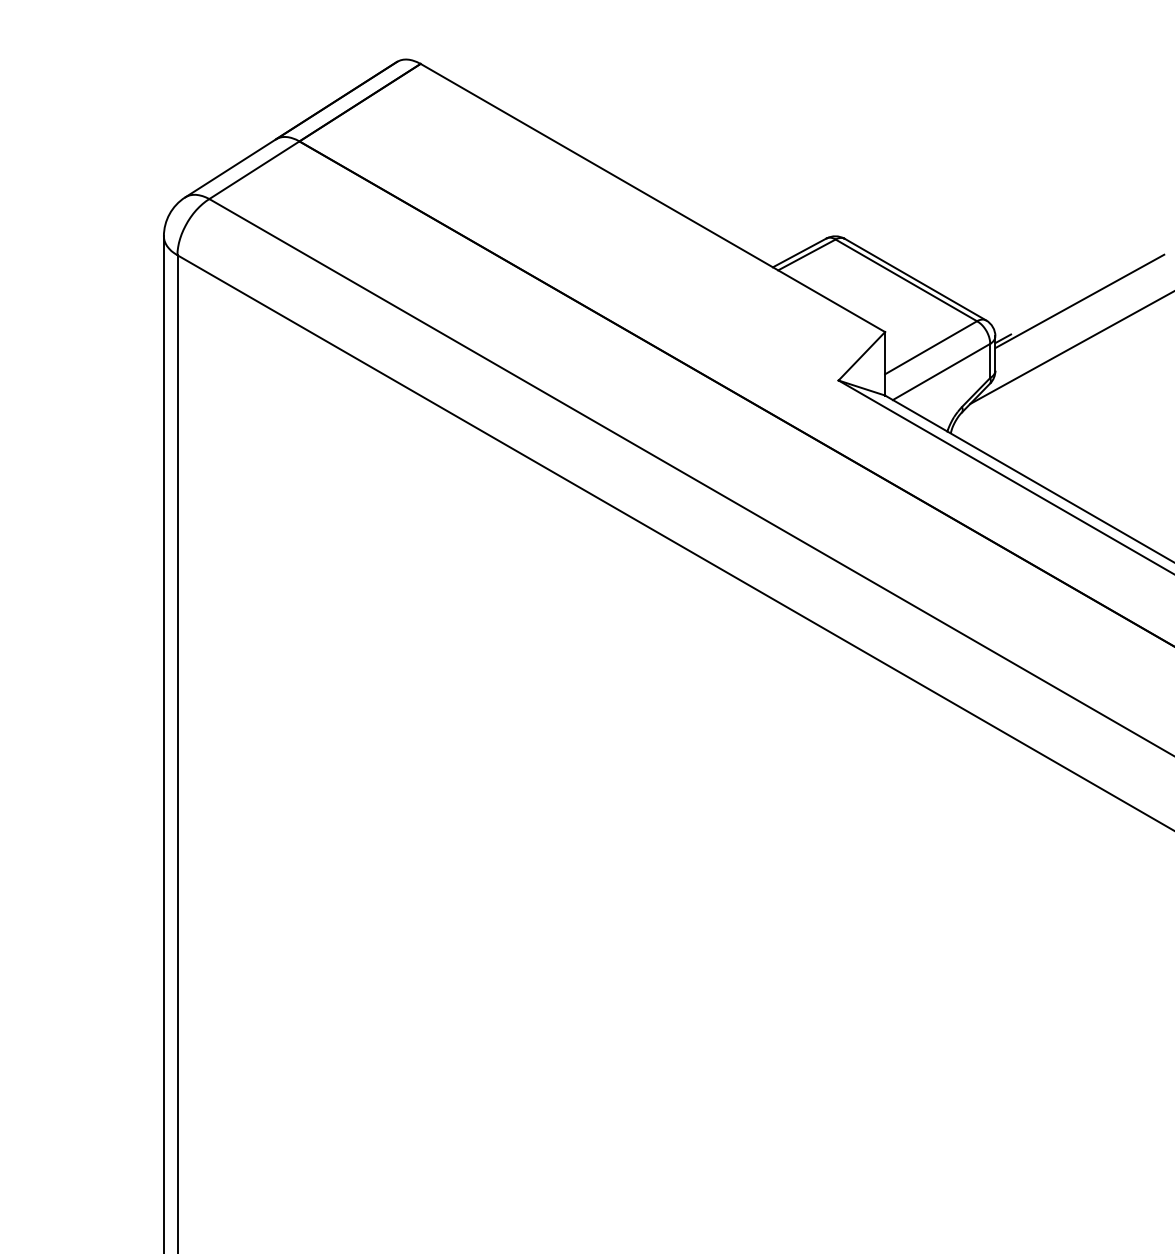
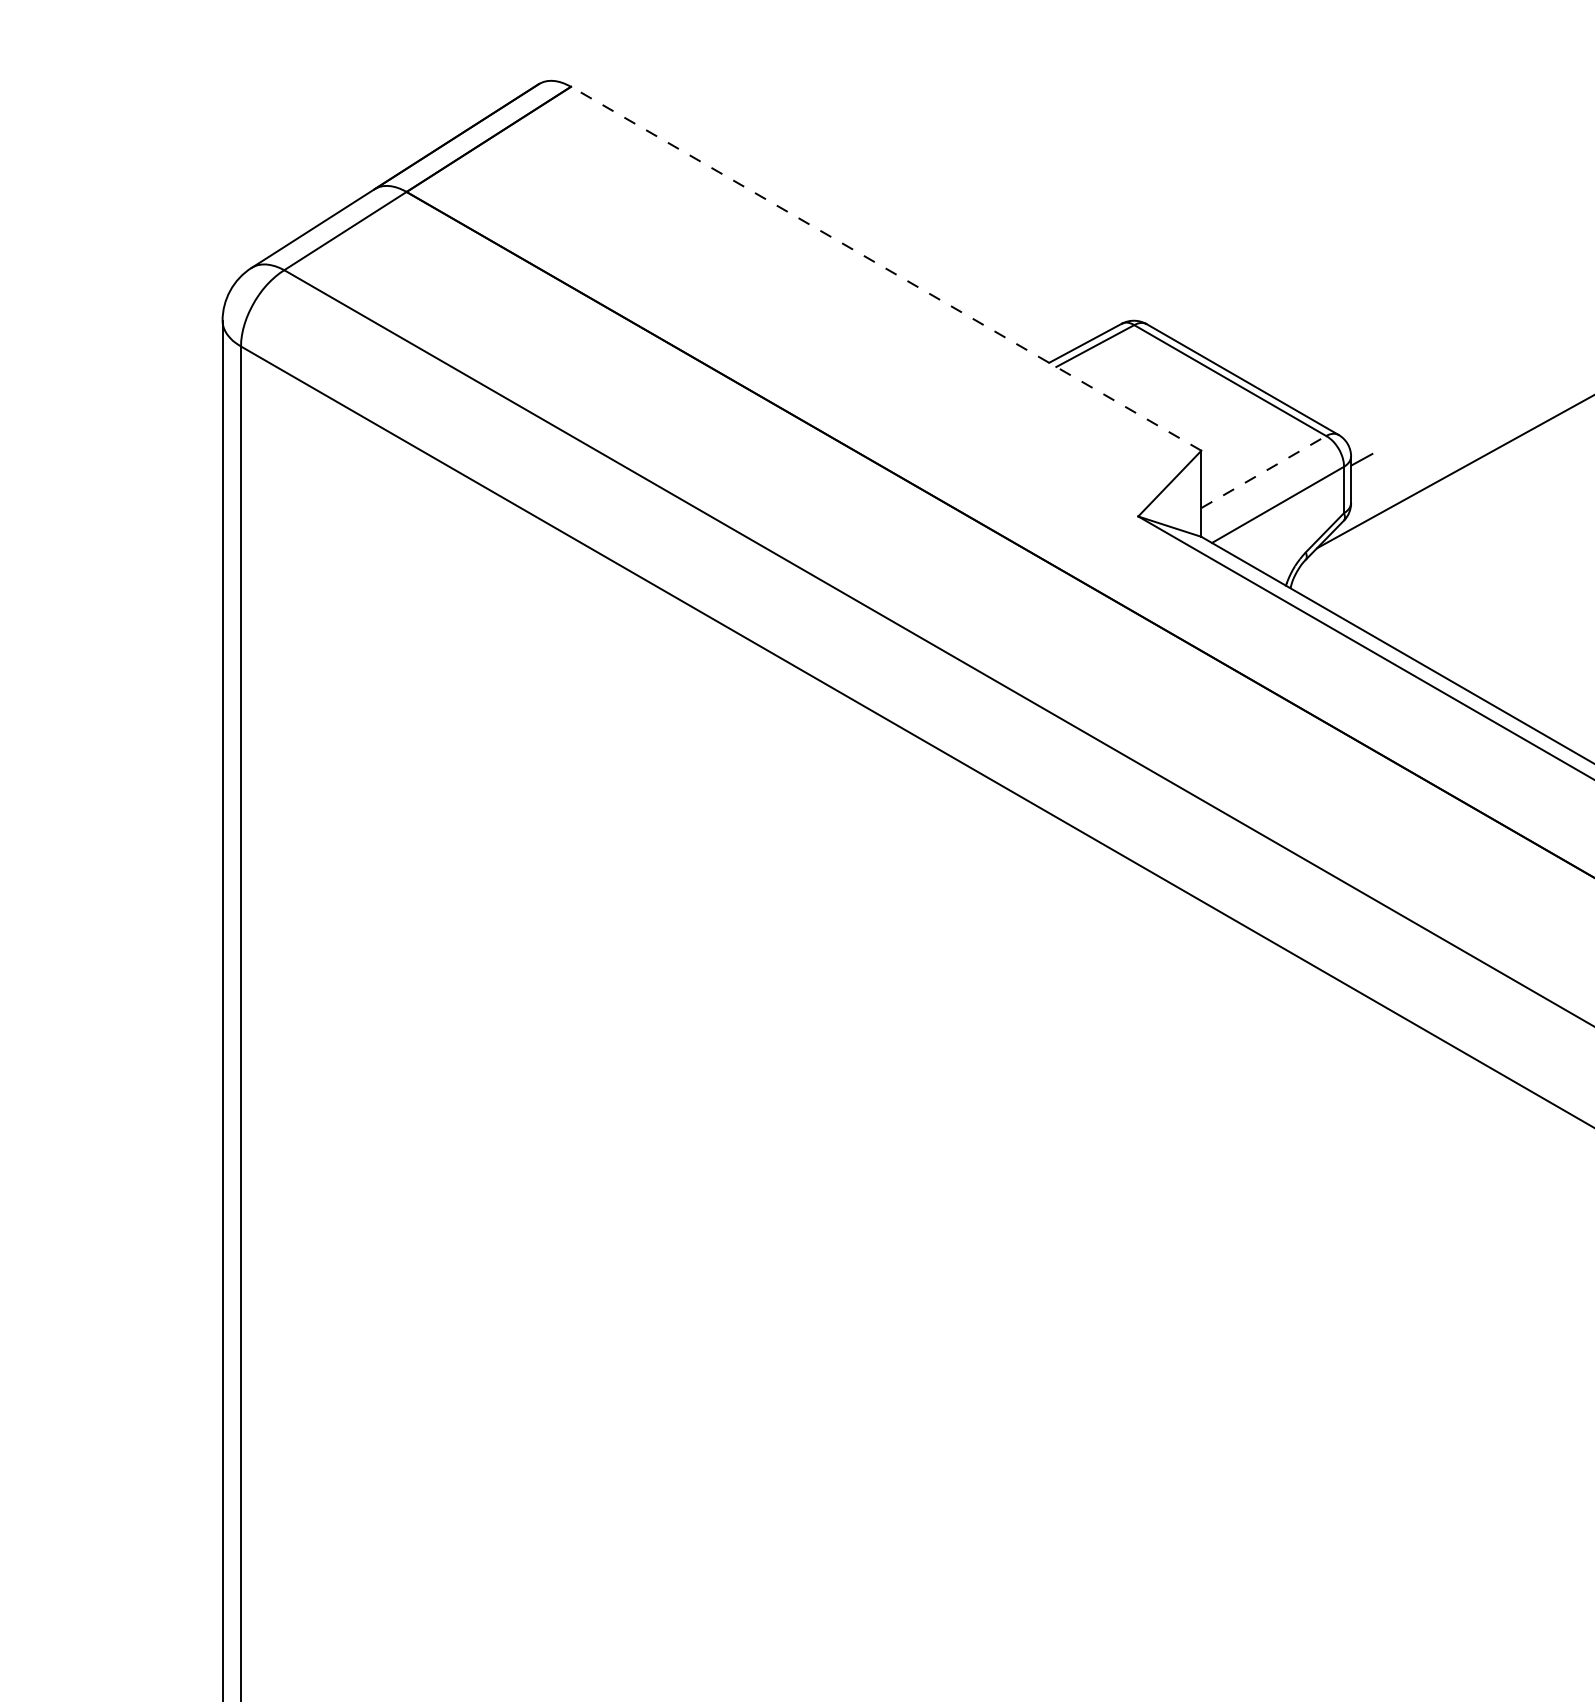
line: (652, 197) -> (885, 268), solid -> dashed
line: (1079, 301) -> (1465, 409), removed
line: (931, 347) -> (1264, 471), solid -> dashed

